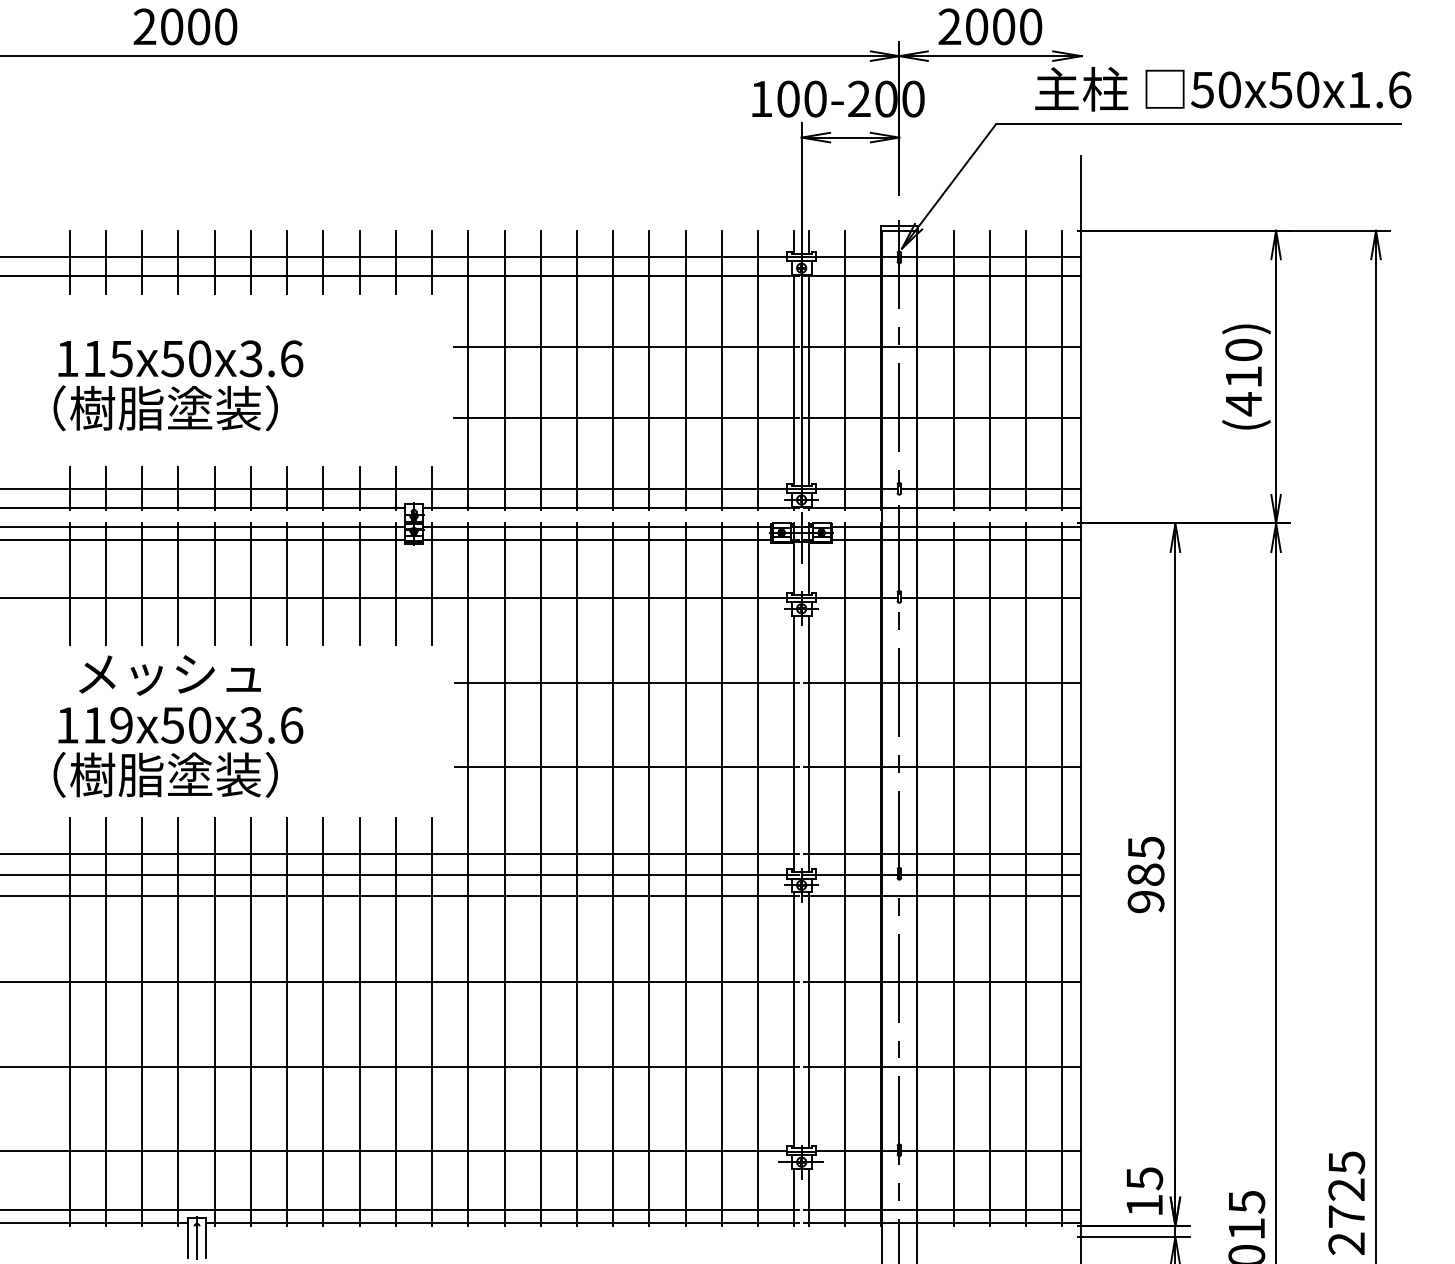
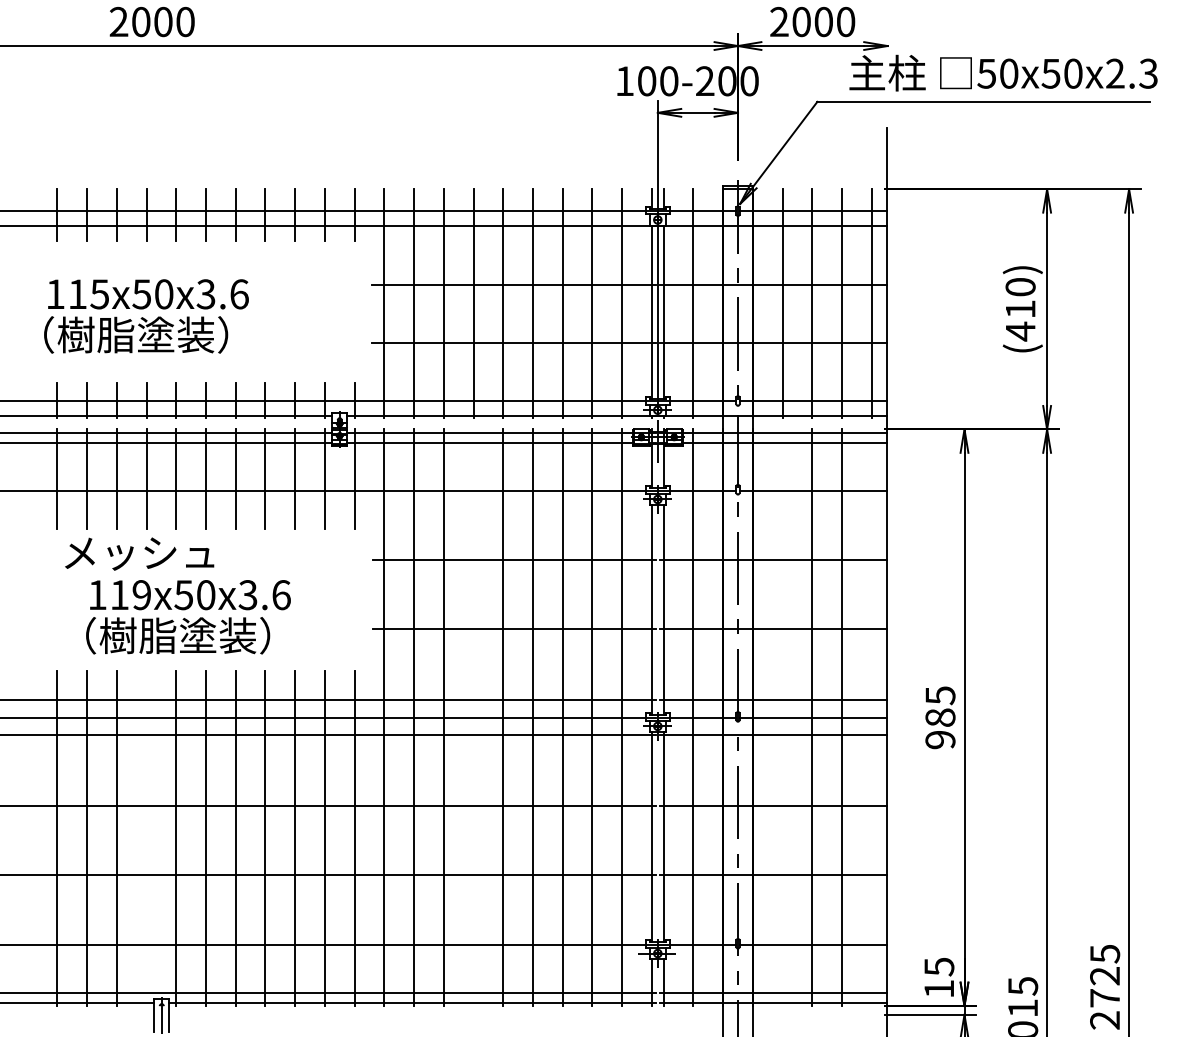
text: (1380, 89) -> (1132, 73), 50x50x1.6 -> 50x50x2.3
text: (178, 752) -> (188, 617), moved
line: (576, 874) -> (473, 717), removed
line: (953, 874) -> (782, 717), removed
line: (1062, 874) -> (871, 717), removed
line: (178, 1022) -> (146, 838), removed

